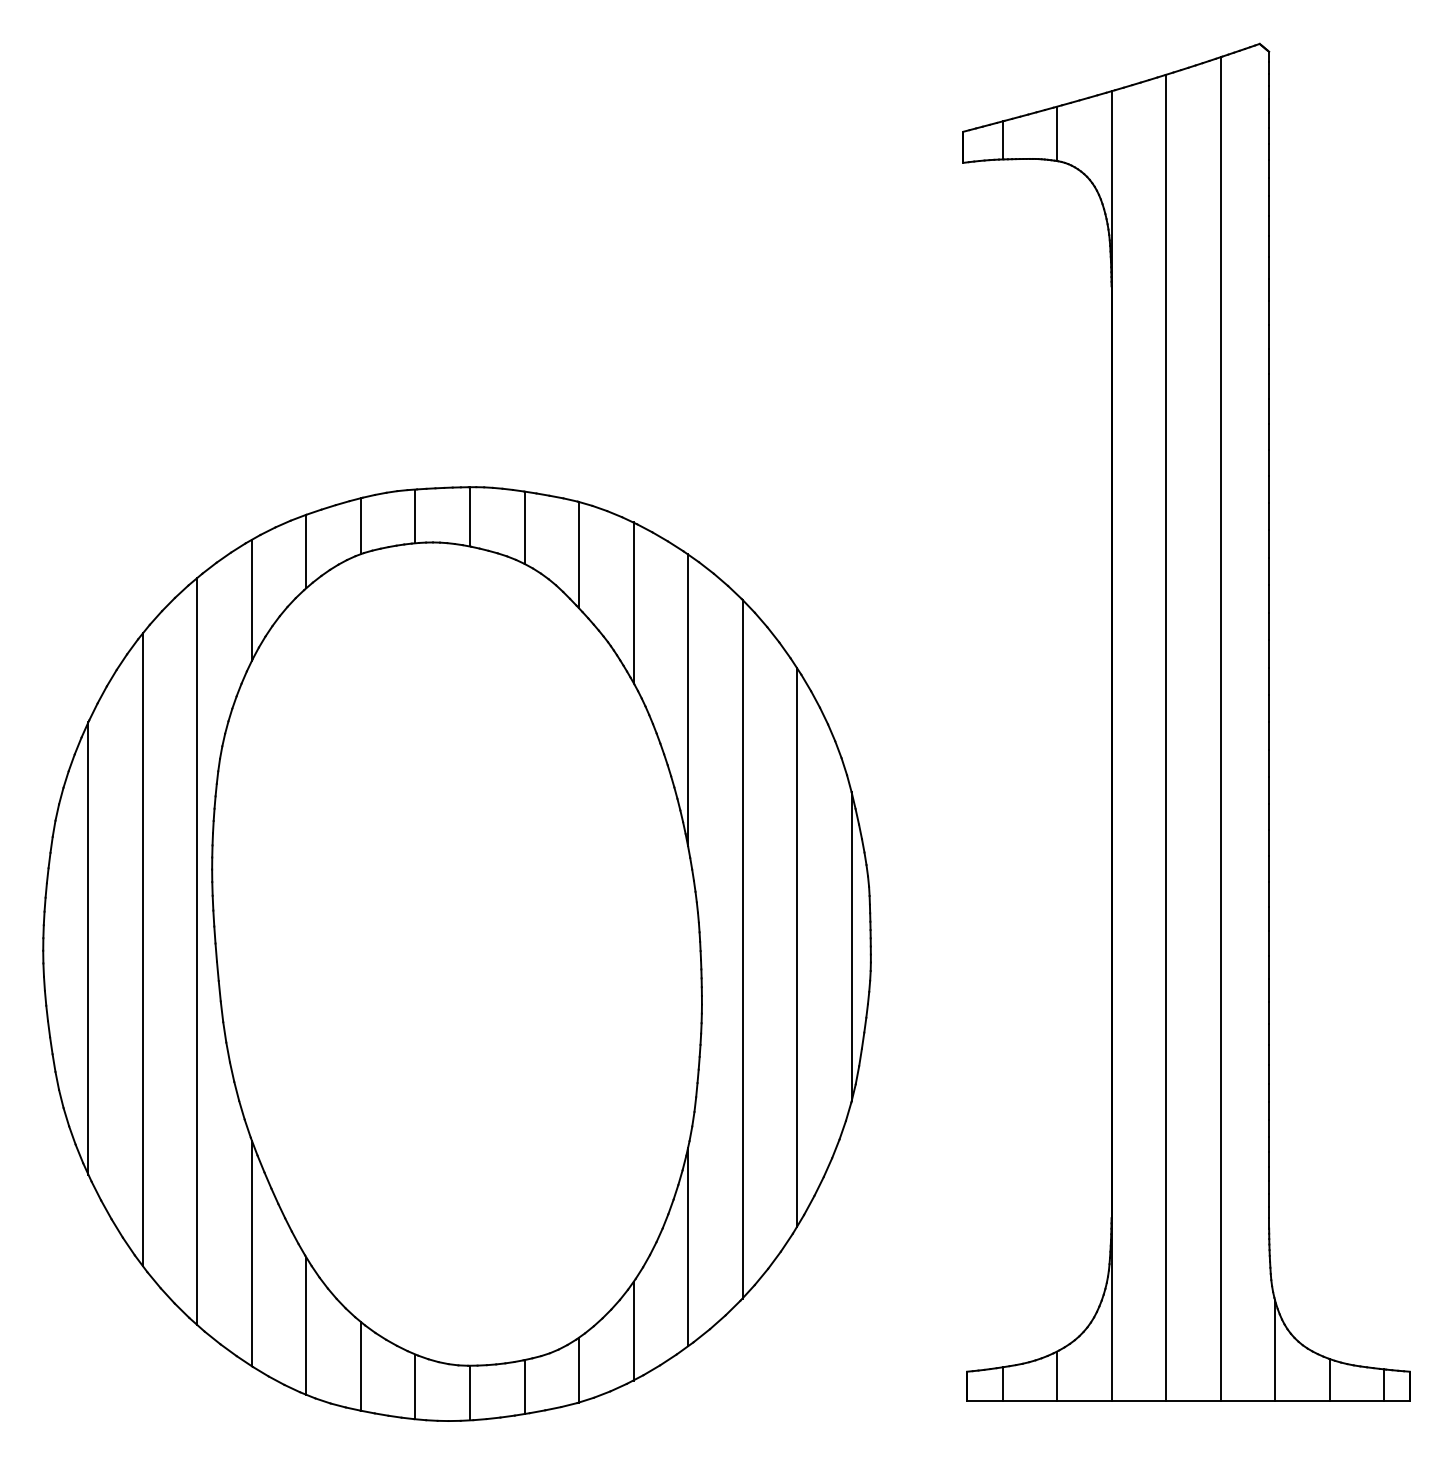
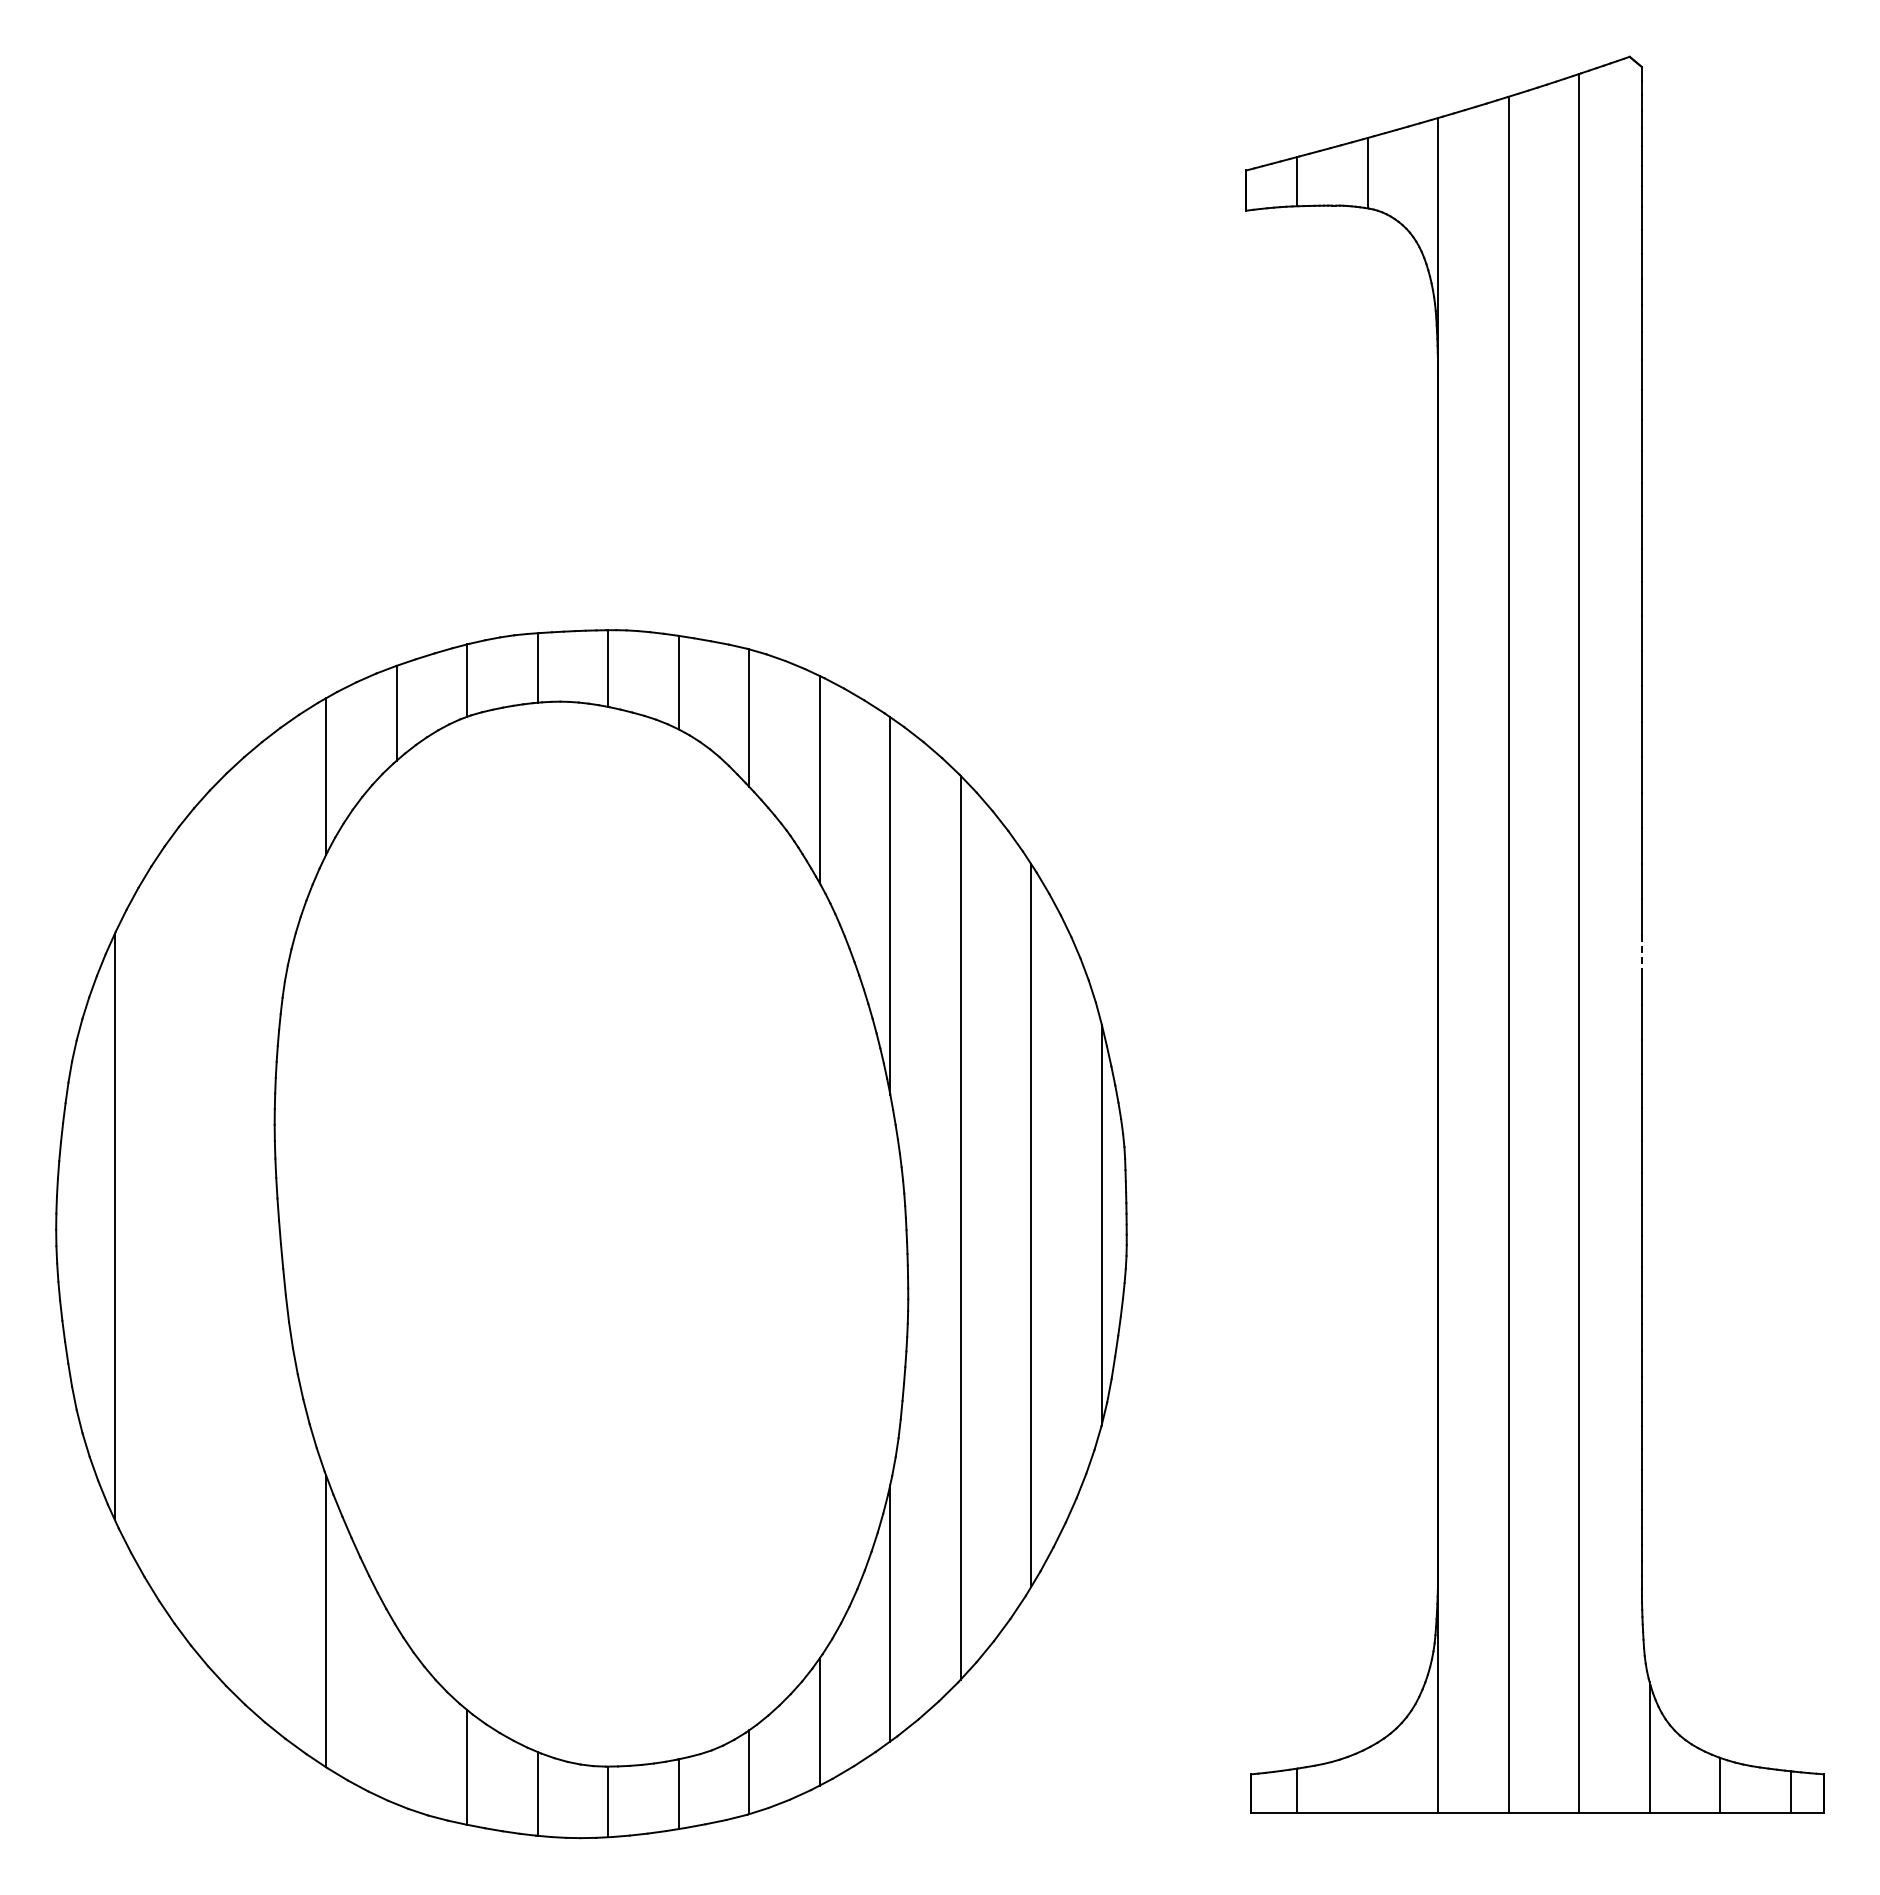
line: (1268, 736) -> (1641, 952), solid -> dashed
line: (143, 949) -> (185, 1228), removed
line: (197, 951) -> (255, 1230), removed
line: (306, 1326) -> (396, 1715), removed
line: (1057, 1376) -> (1367, 1780), removed

